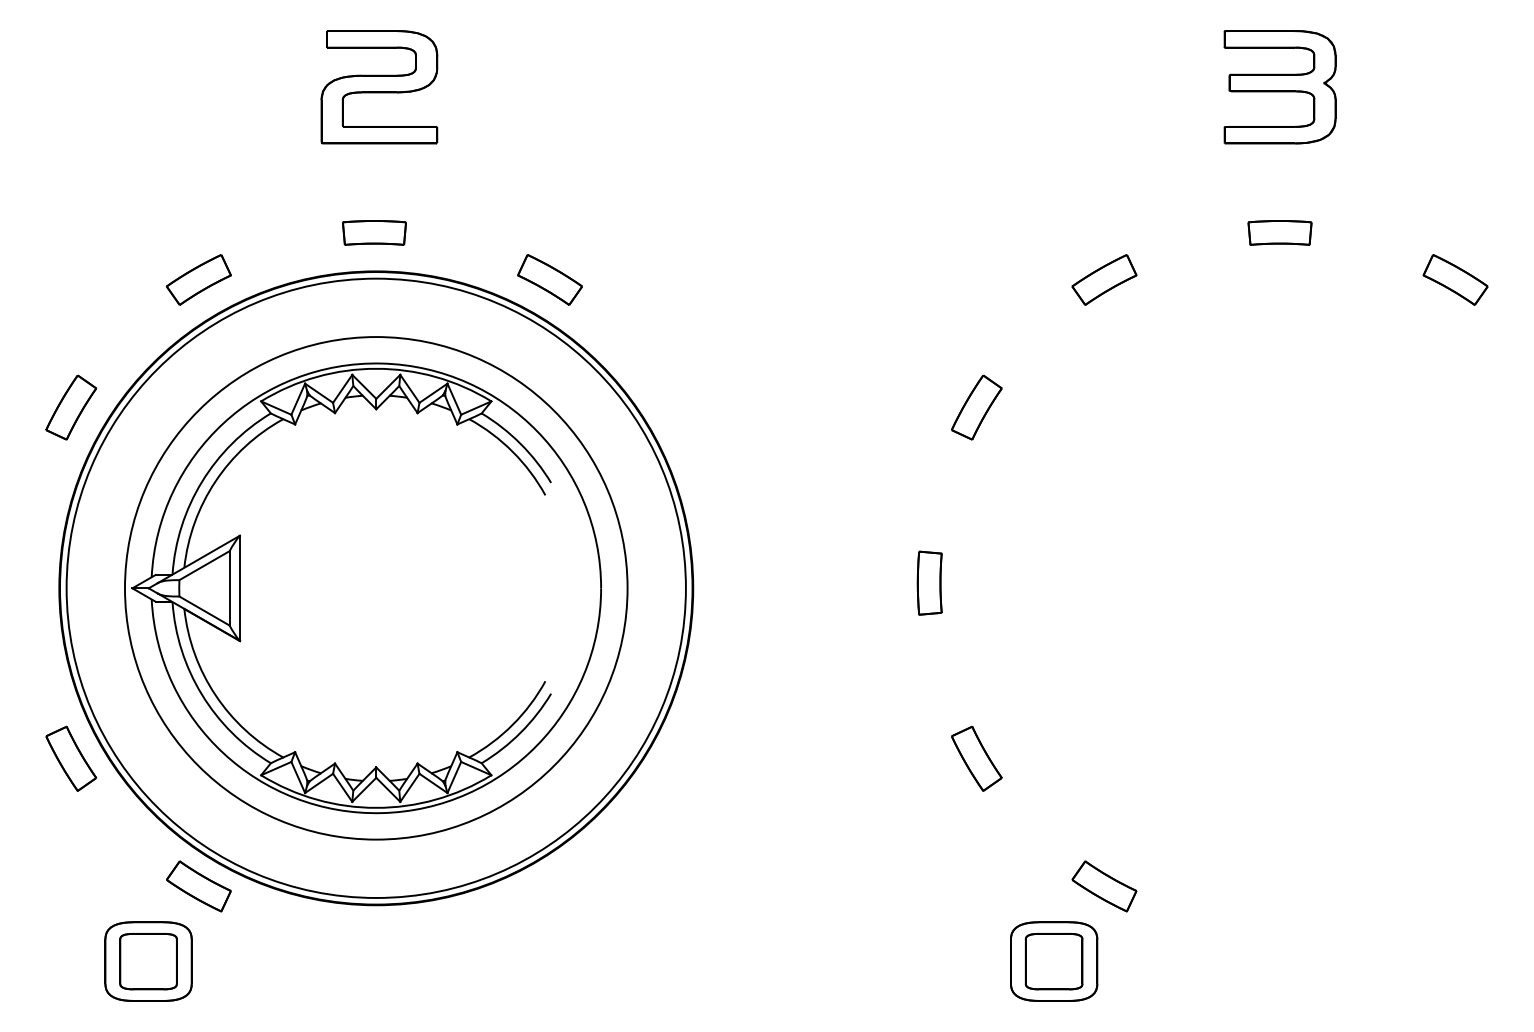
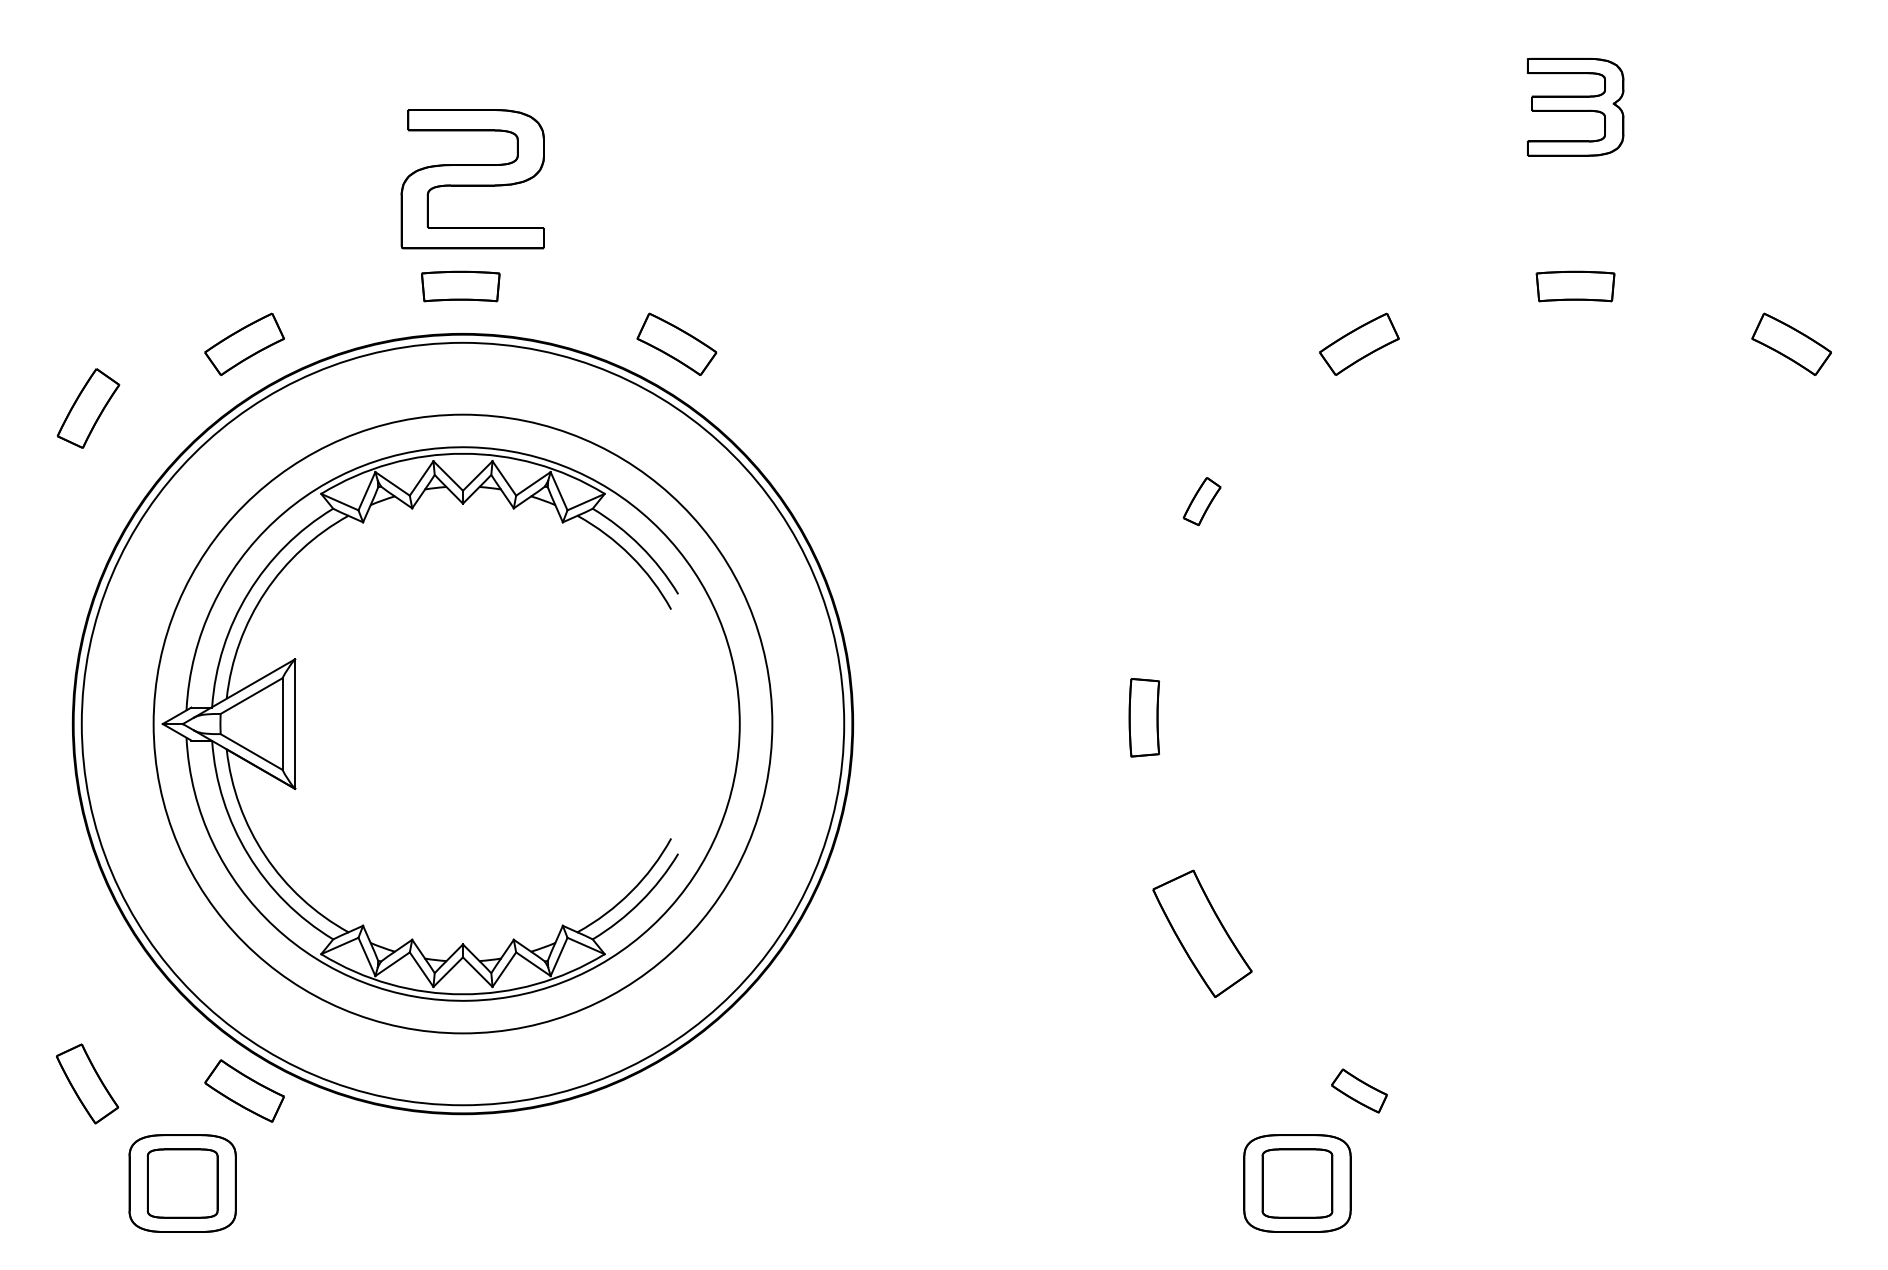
part: (379, 87) -> (472, 179), moved
part: (1279, 87) -> (1575, 107), size x0.7
part: (71, 407) -> (88, 408), moved
part: (976, 407) -> (1201, 501), size x0.6
part: (71, 758) -> (87, 1083), moved
part: (976, 758) -> (1201, 933), size x1.6
part: (1104, 886) -> (1359, 1090), size x0.7

